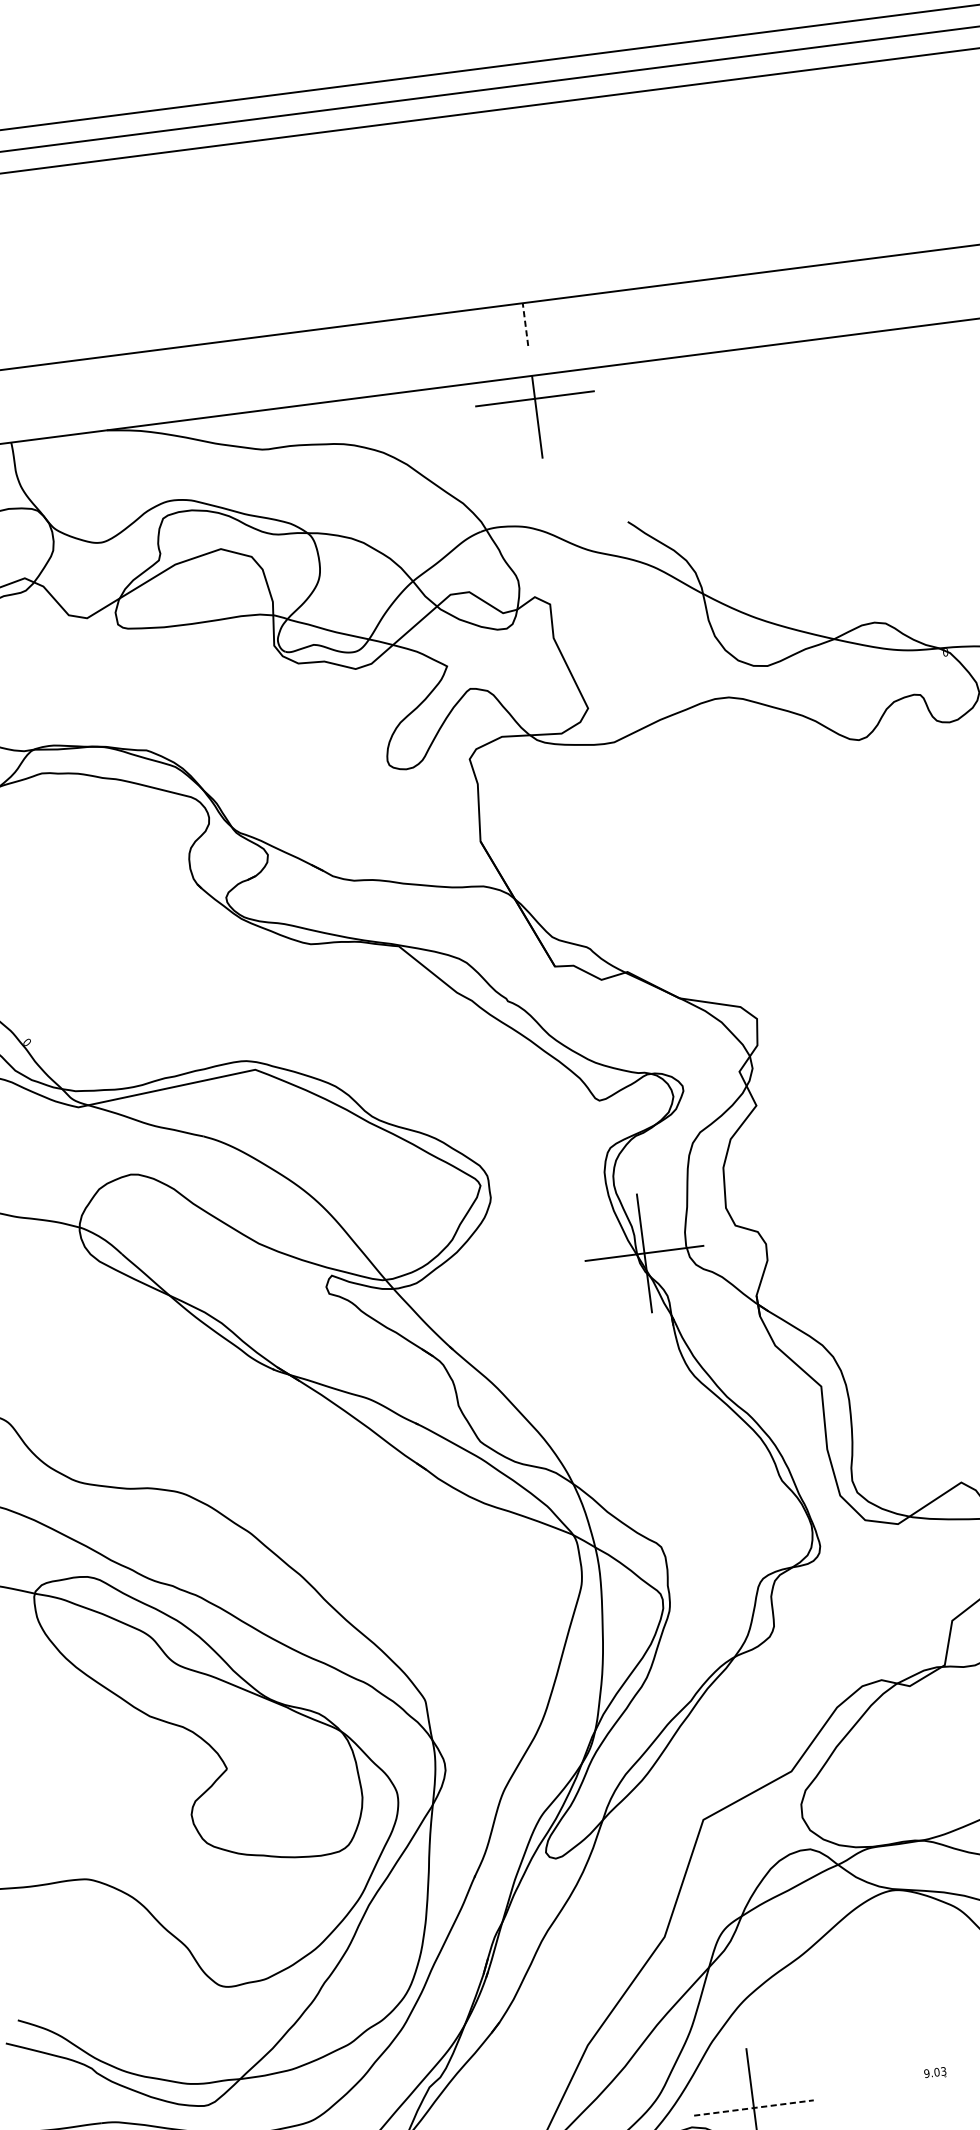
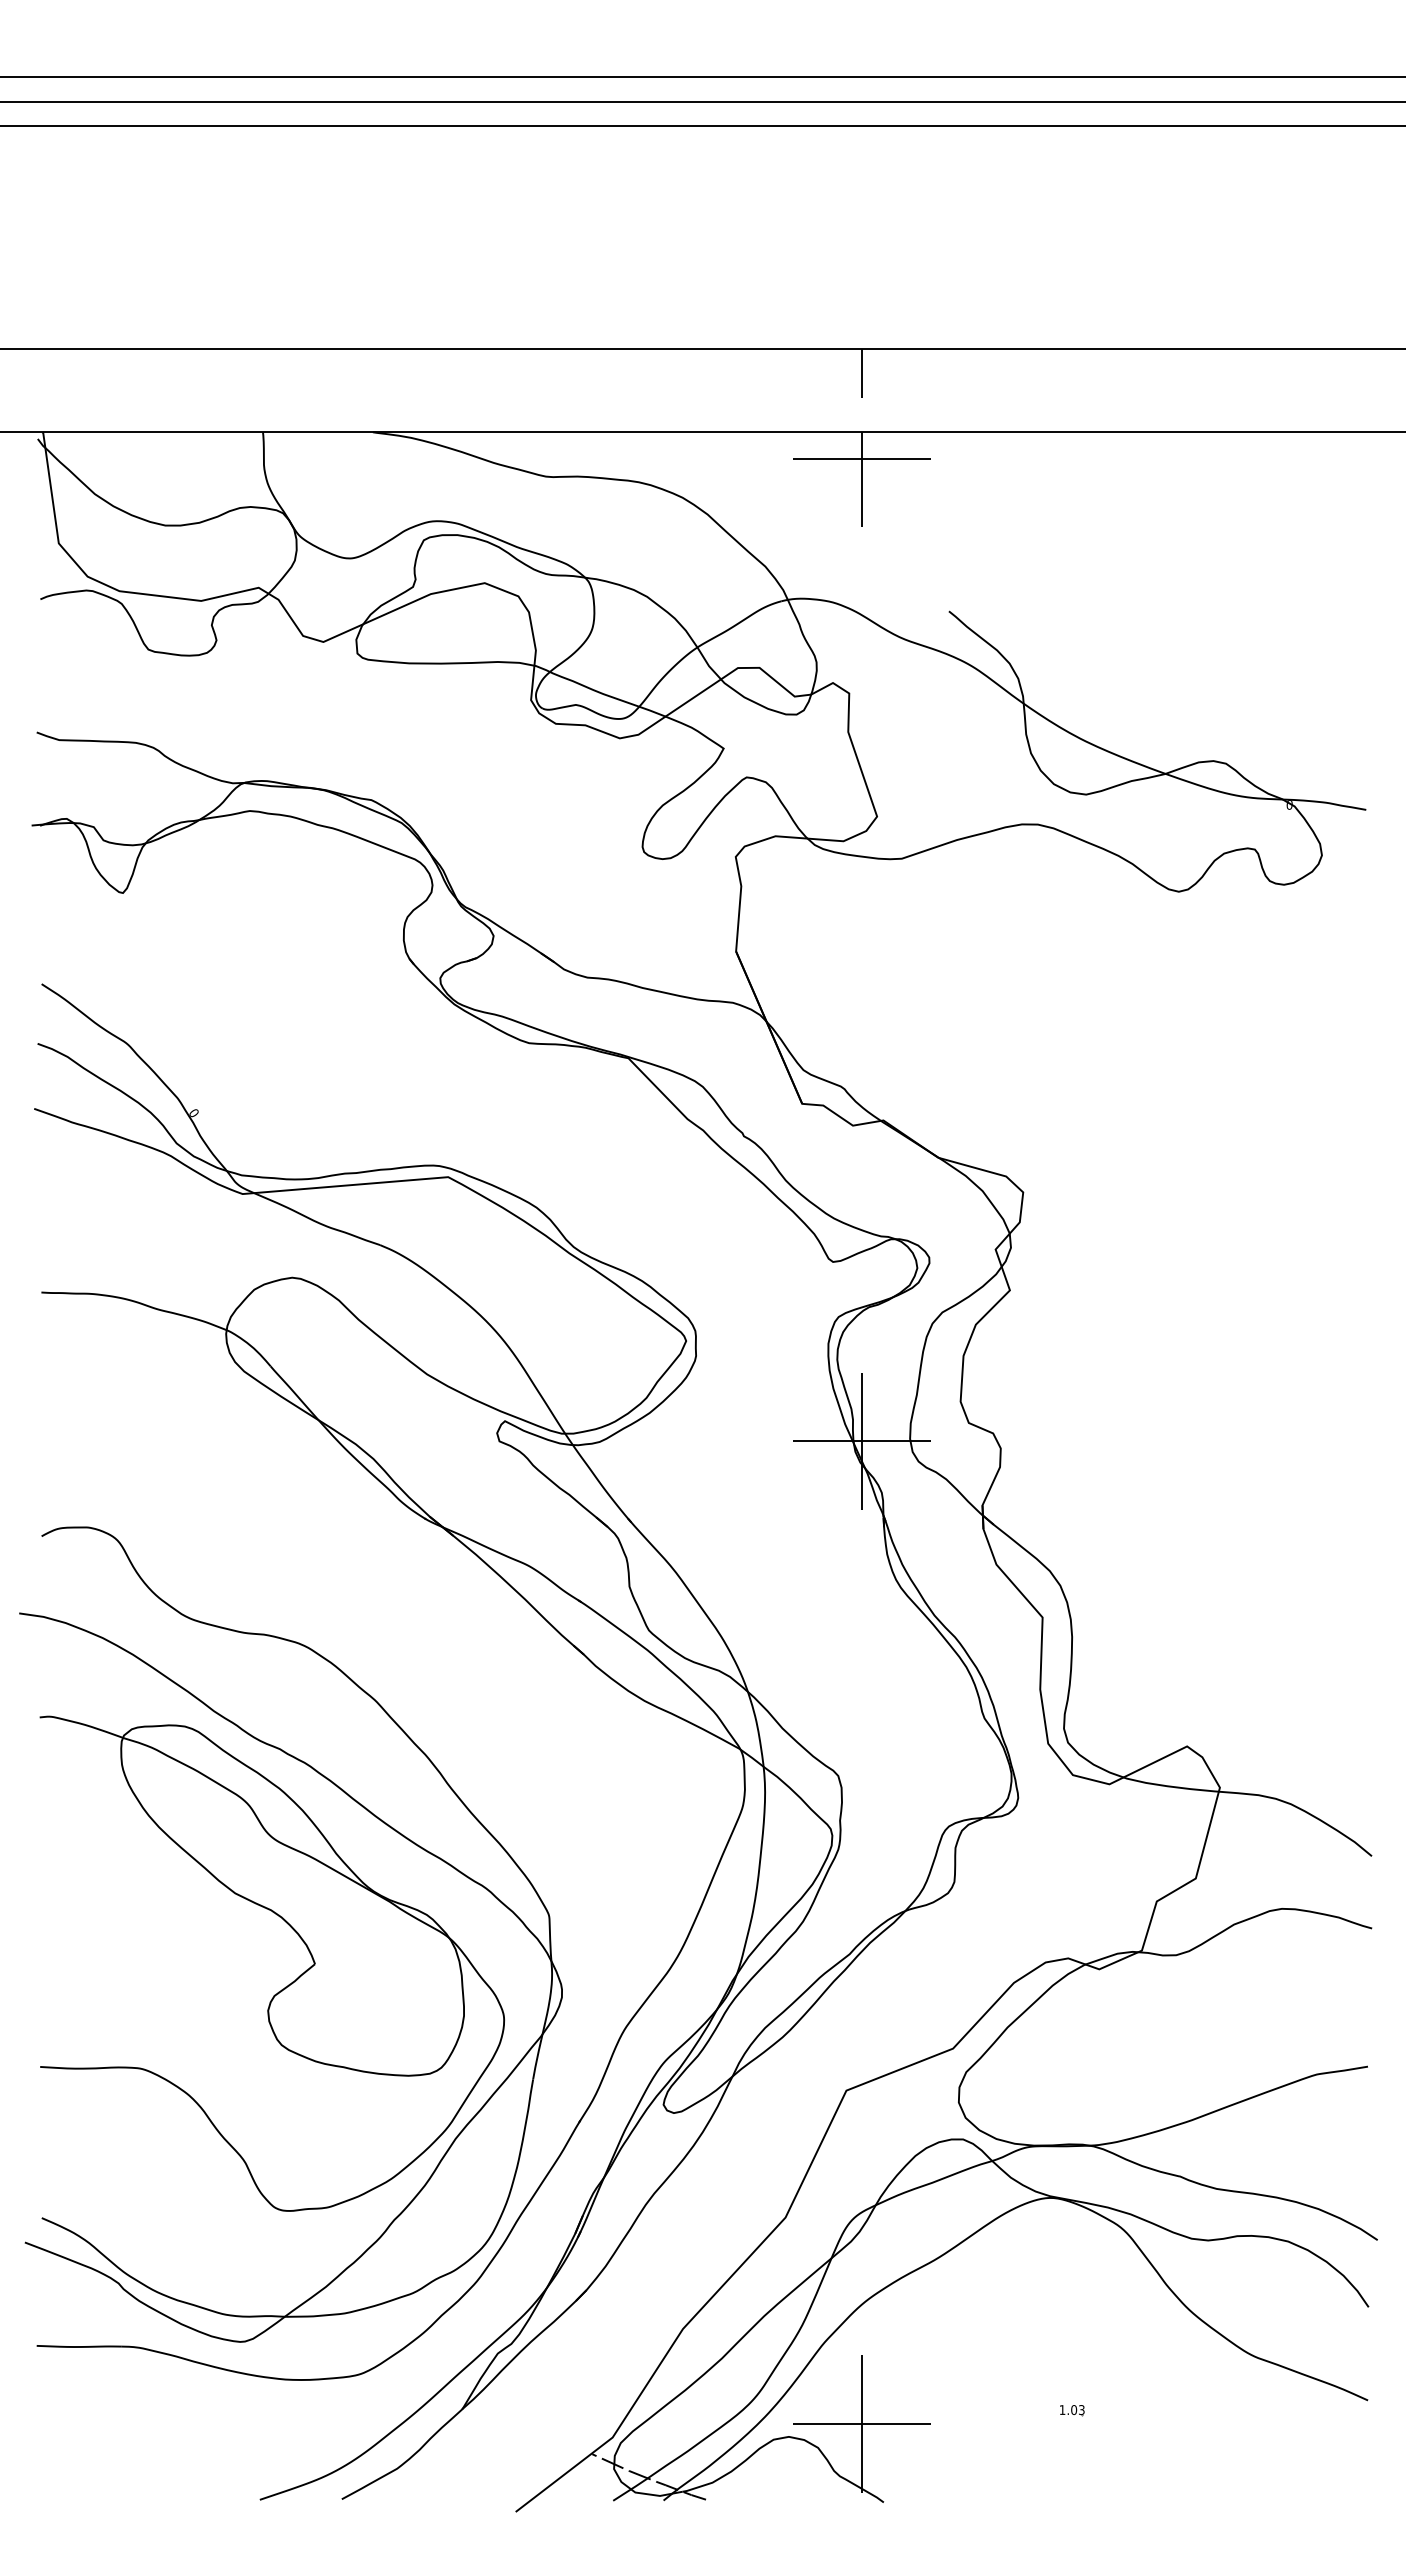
line: (525, 324) -> (861, 373), dashed -> solid
text: (926, 2073) -> (1062, 2410), 9.03 -> 1.03
line: (753, 2107) -> (861, 2423), dashed -> solid

